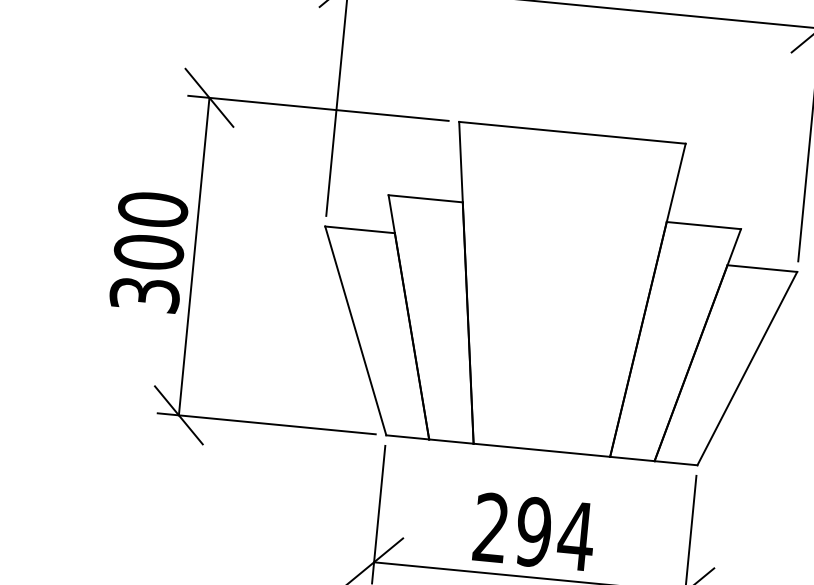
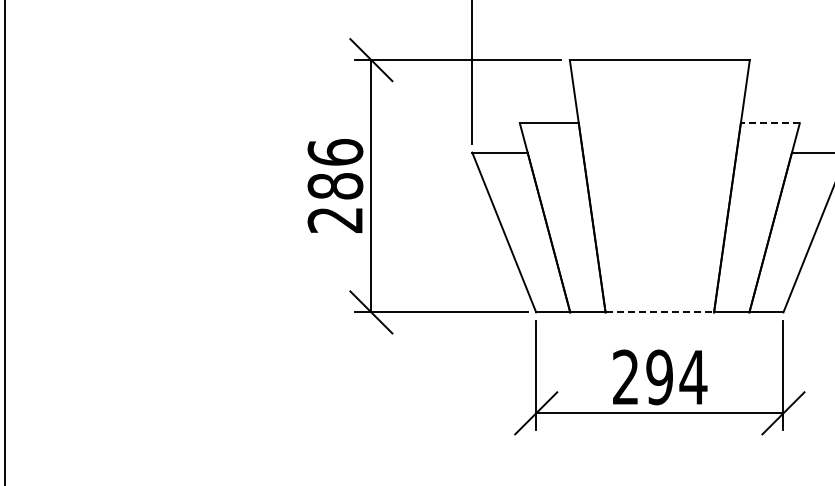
line: (704, 225) -> (770, 123), solid -> dashed
text: (149, 251) -> (335, 185), 300 -> 286
line: (542, 450) -> (660, 312), solid -> dashed

